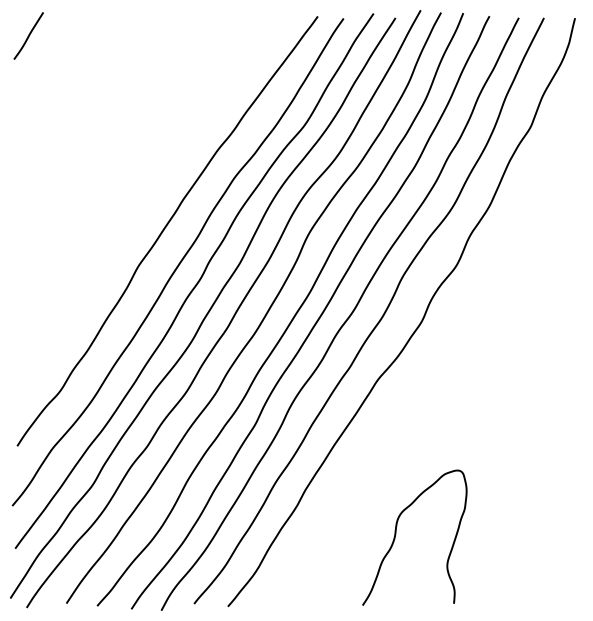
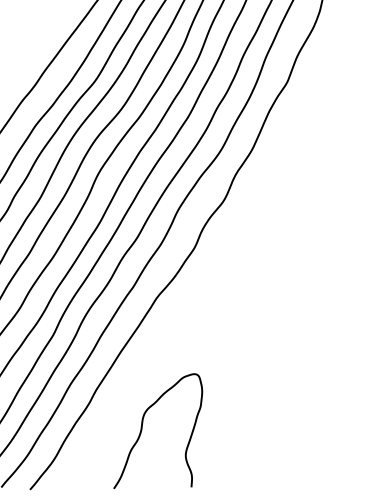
curve: (396, 534) -> (142, 428), moved

